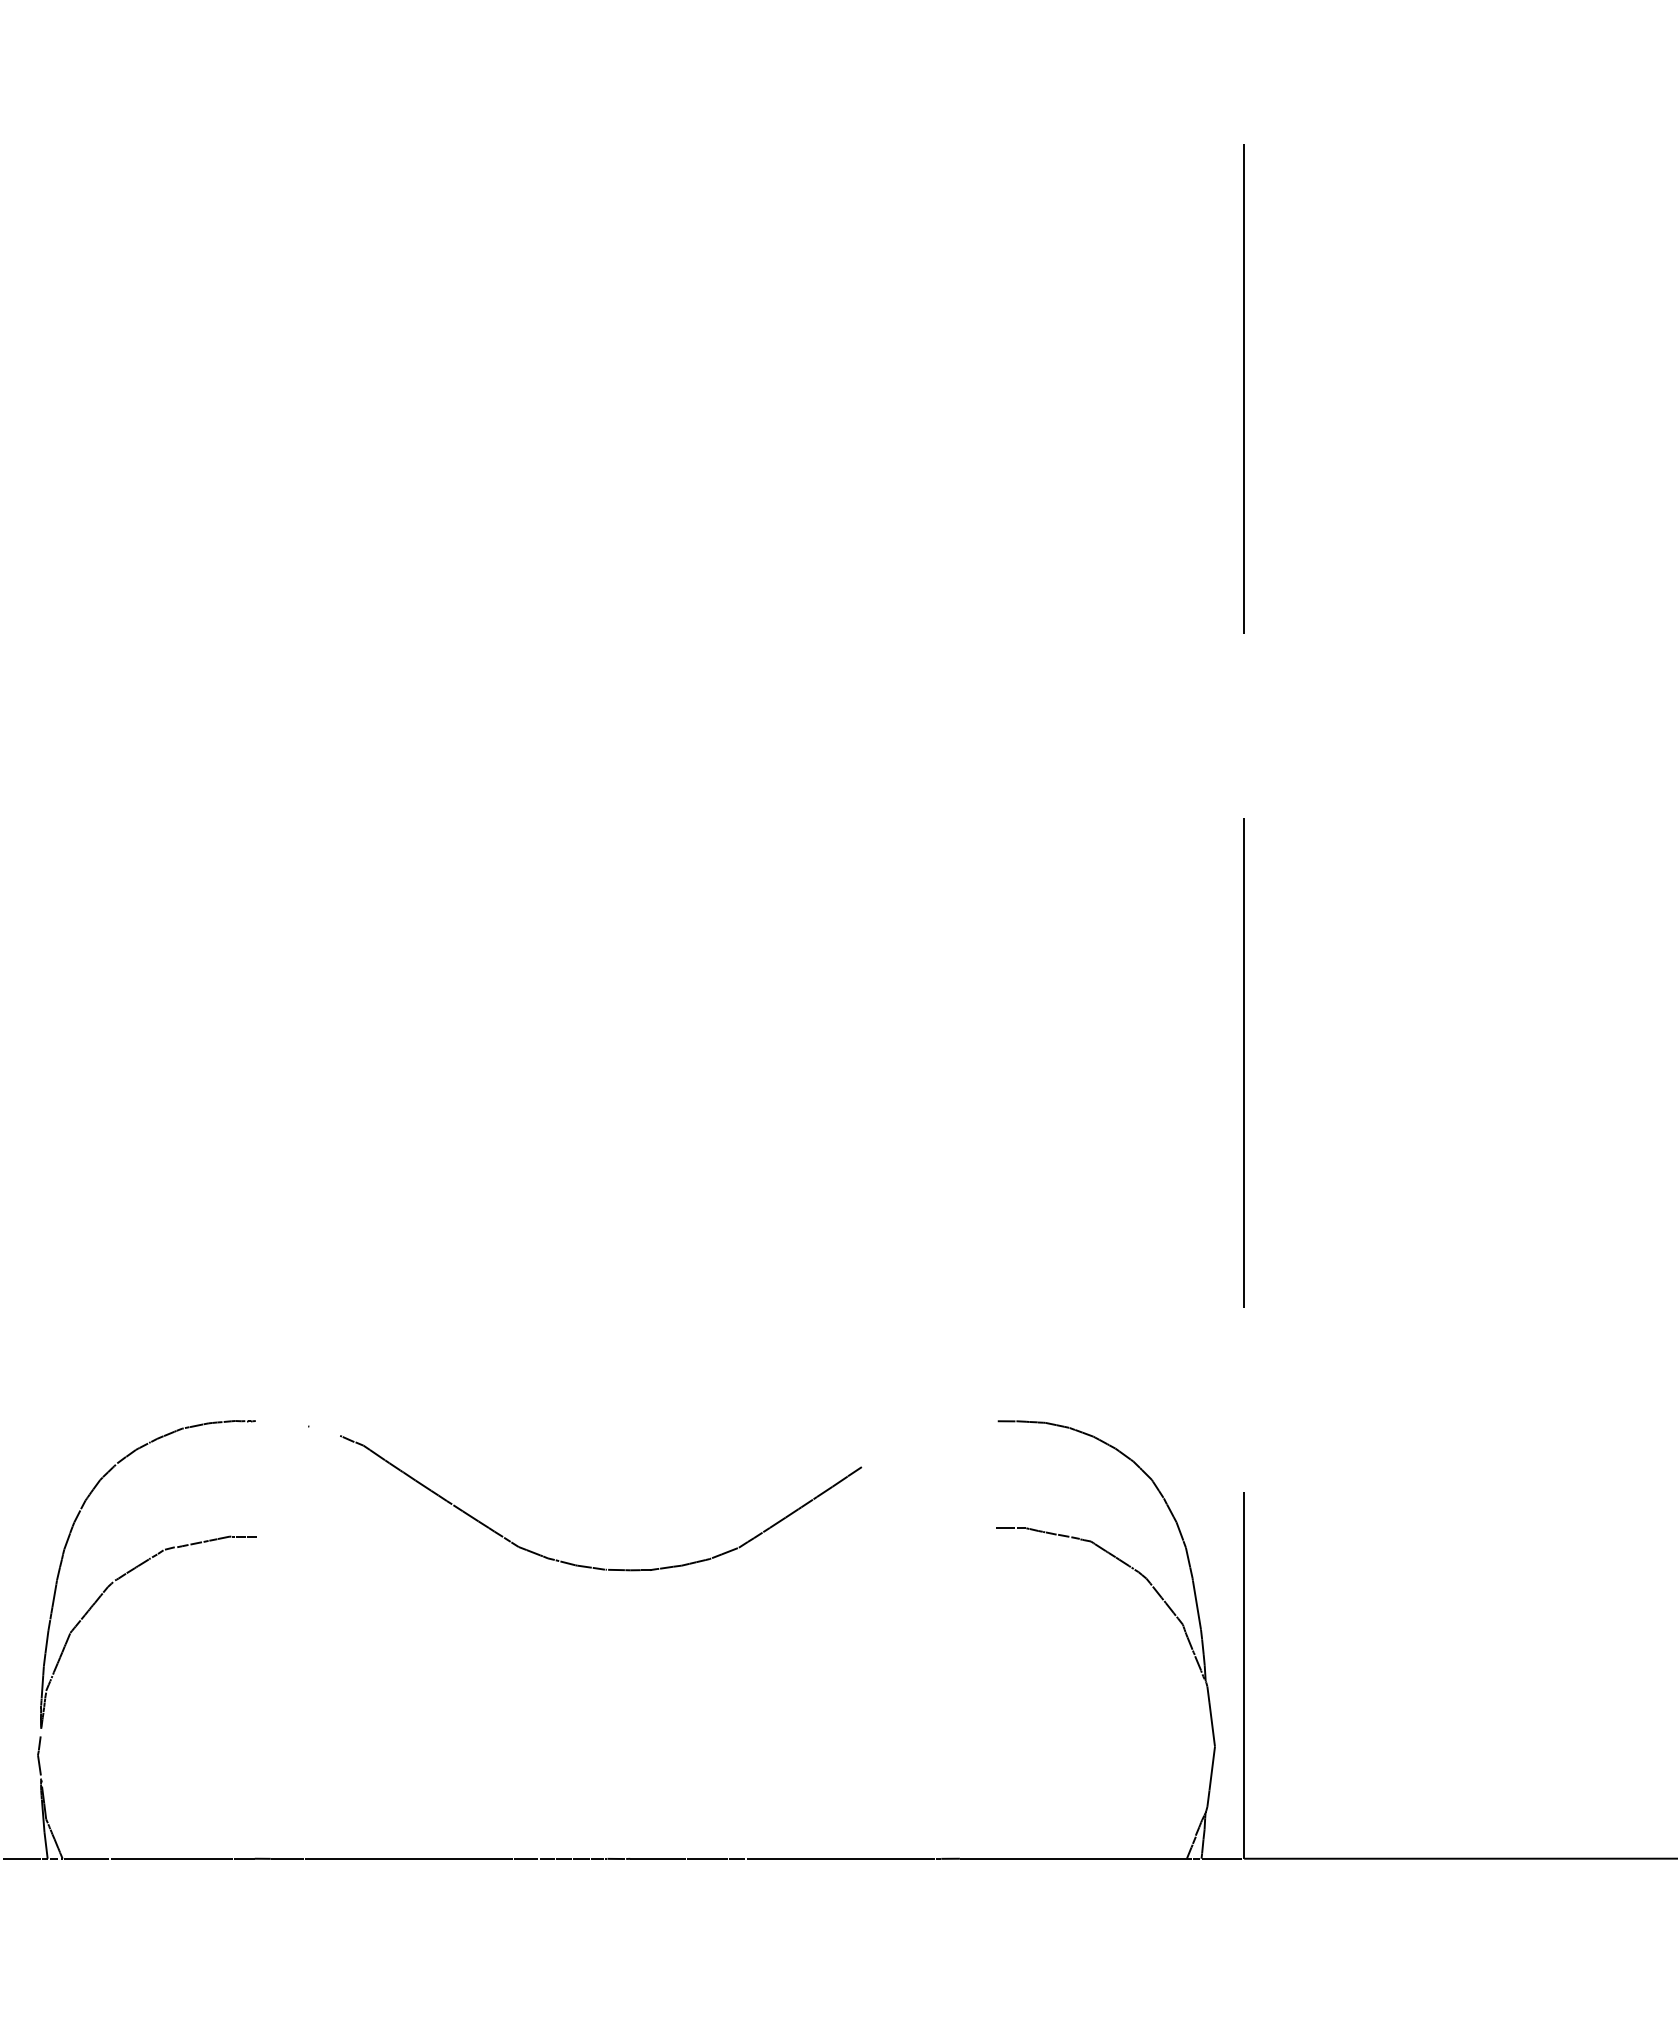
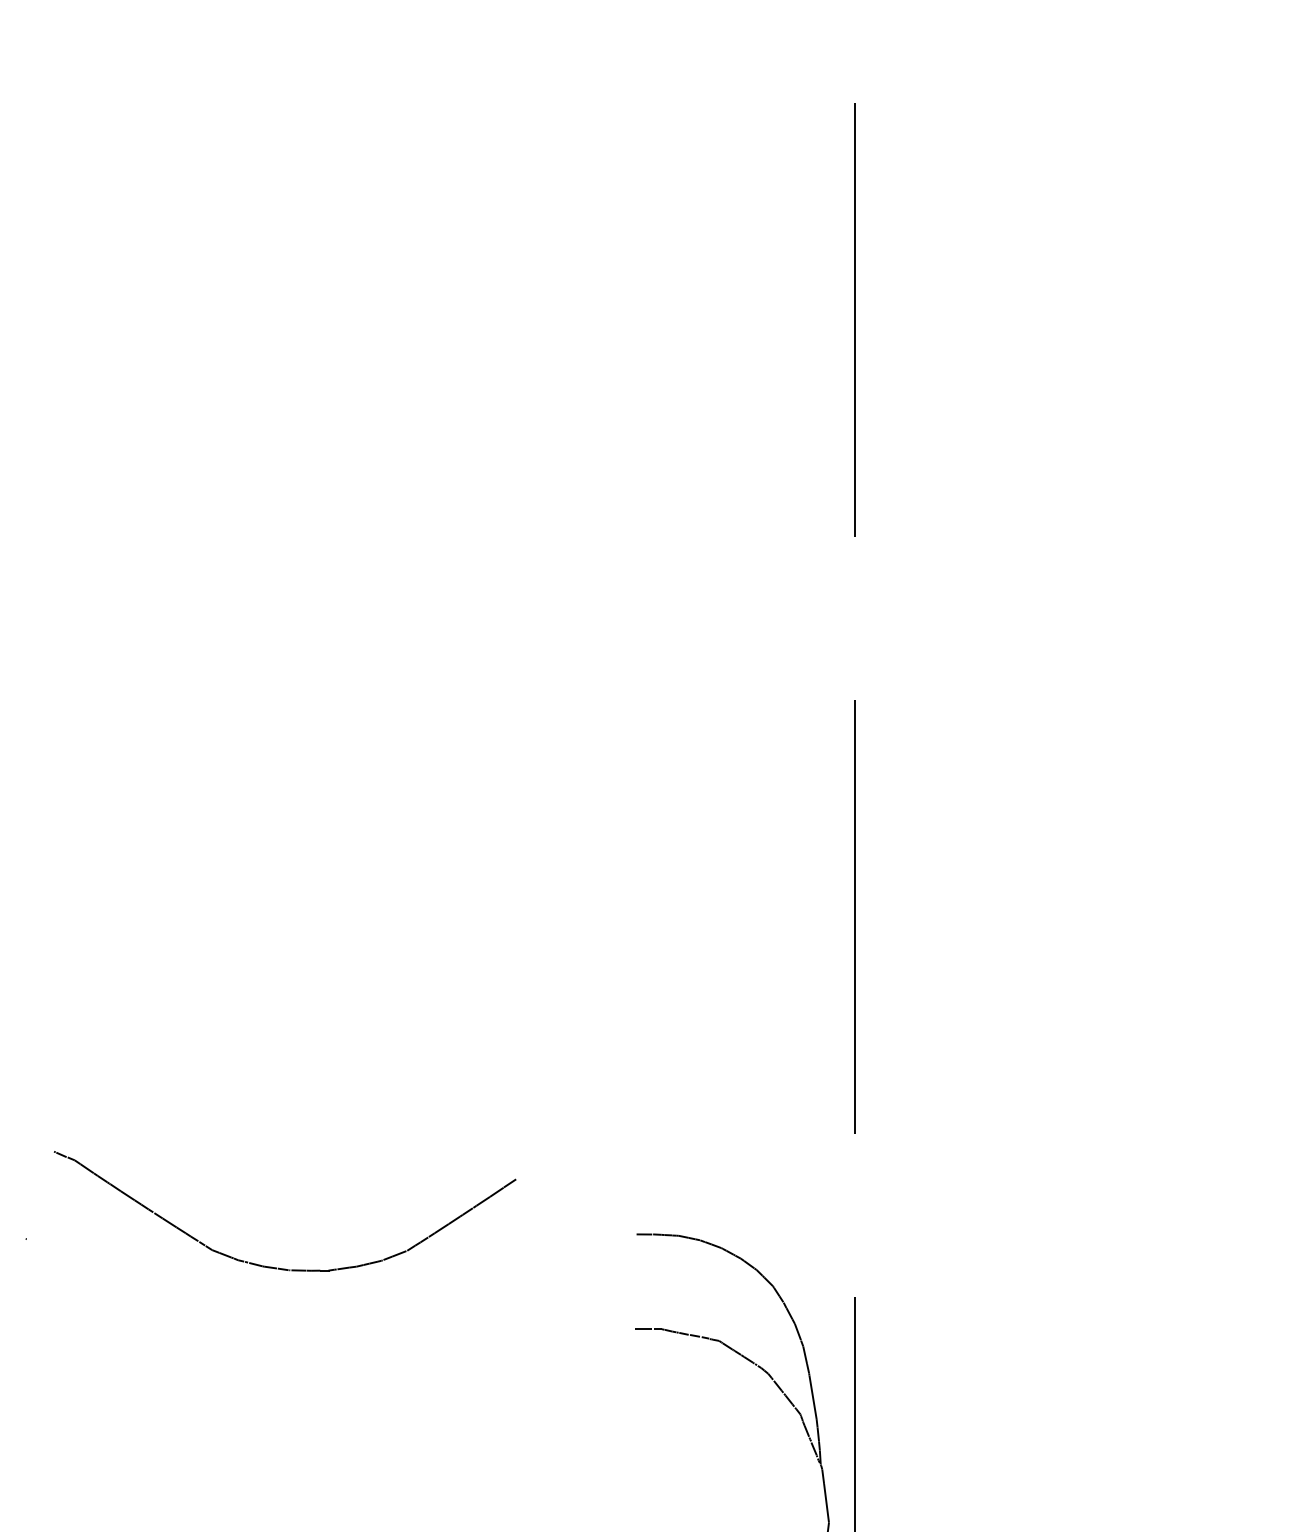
part: (591, 1566) -> (276, 1267), moved

